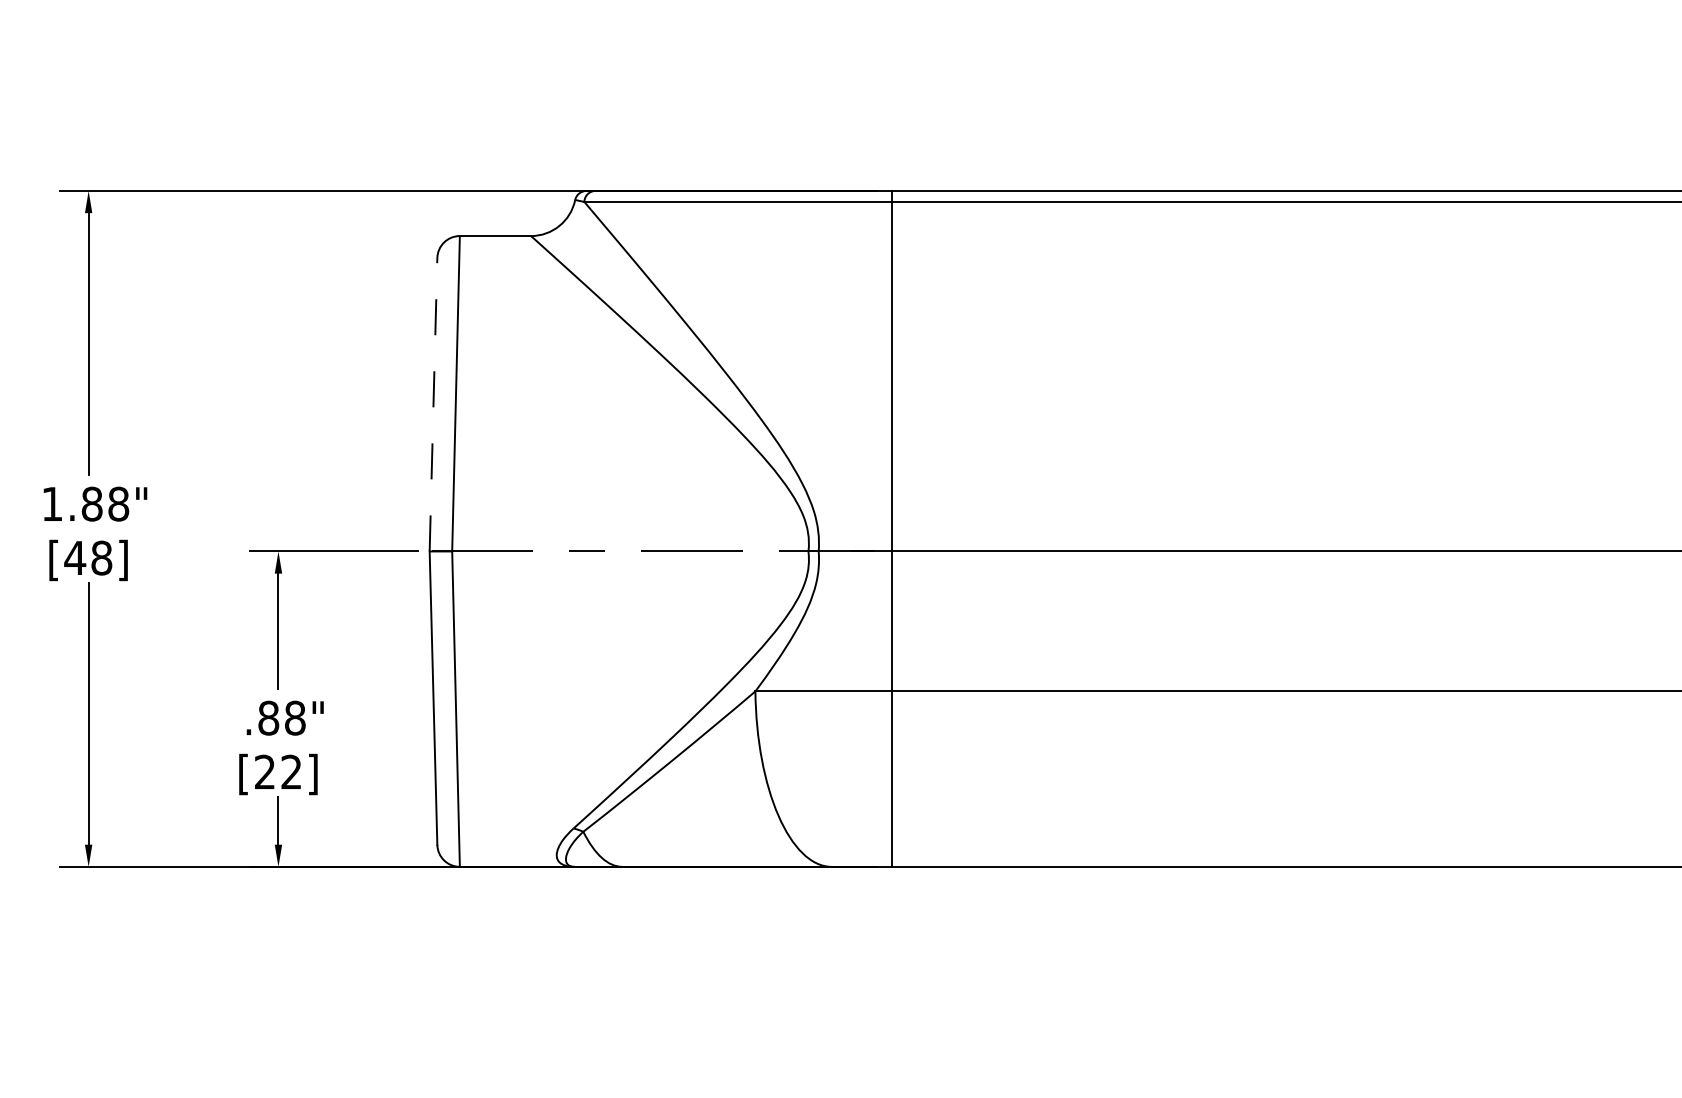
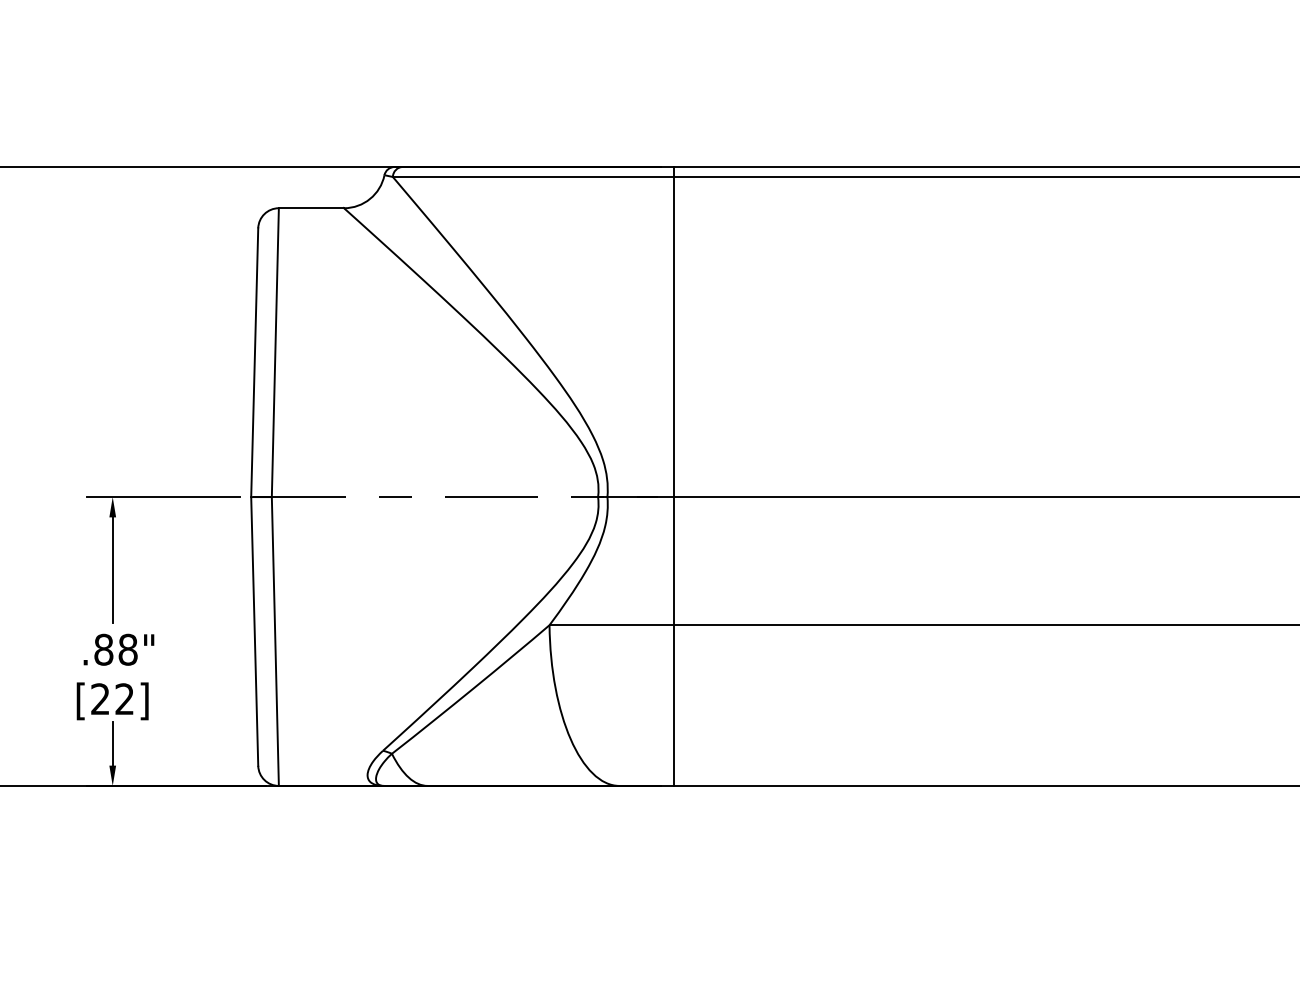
line: (433, 404) -> (254, 362), dashed -> solid

